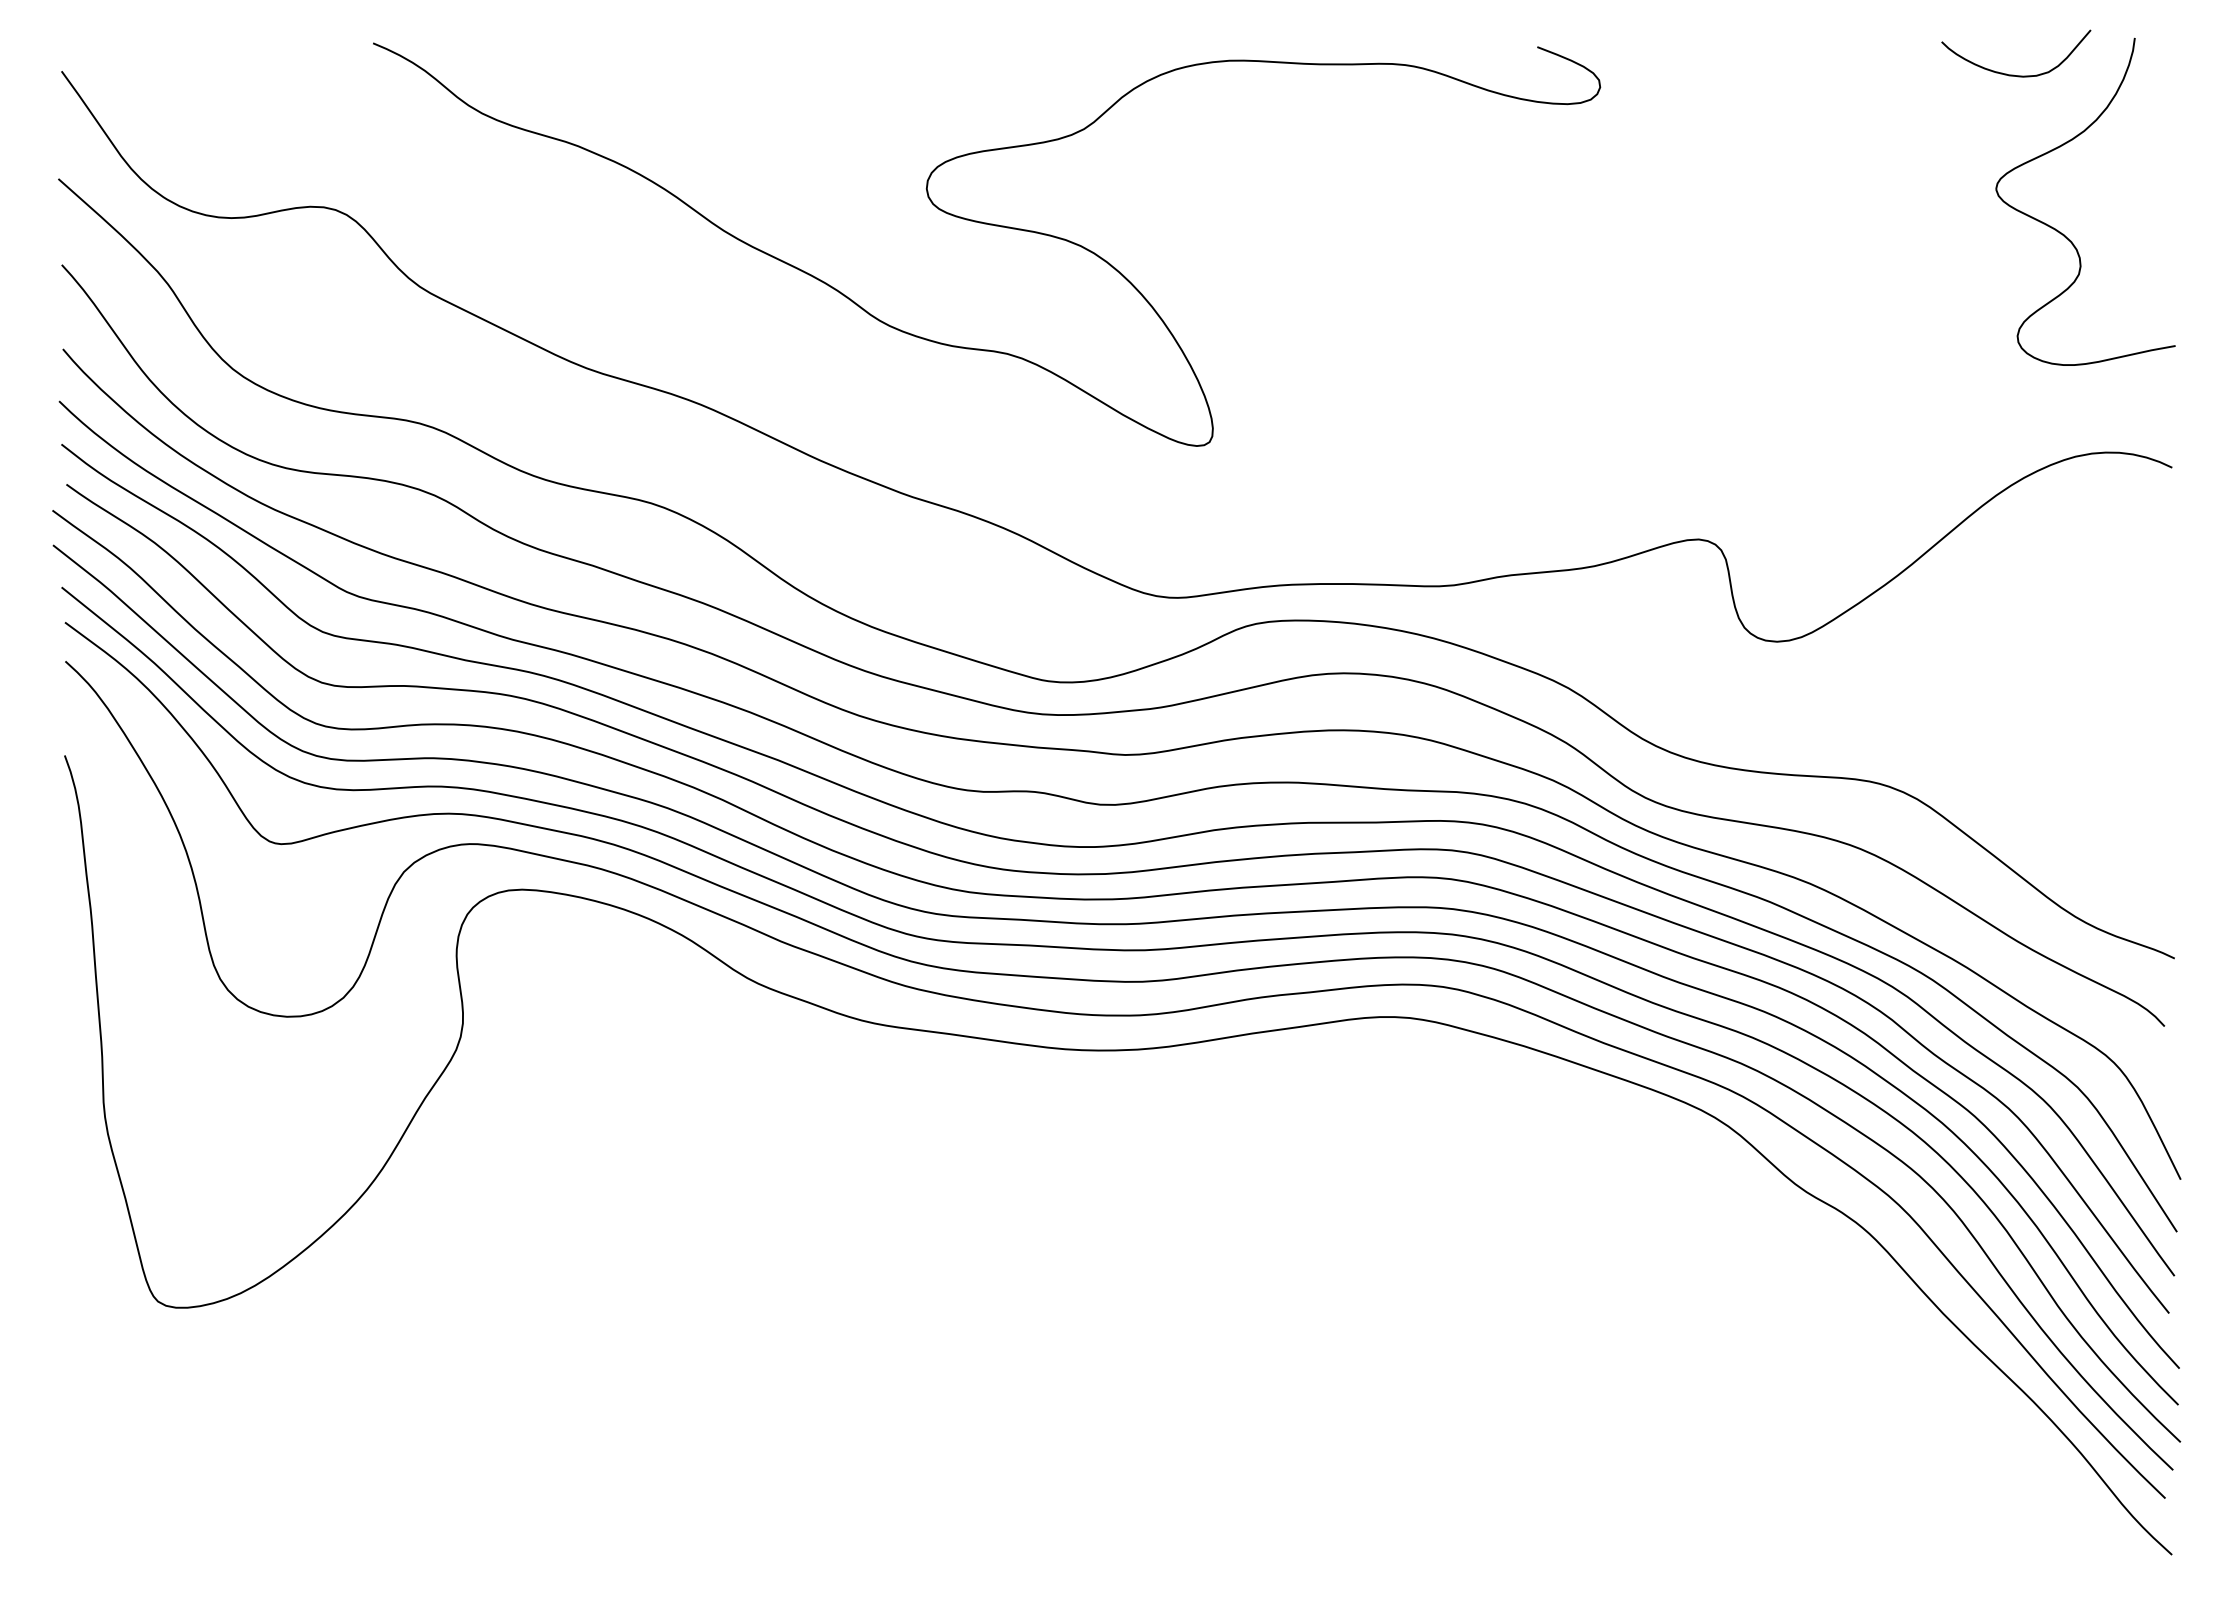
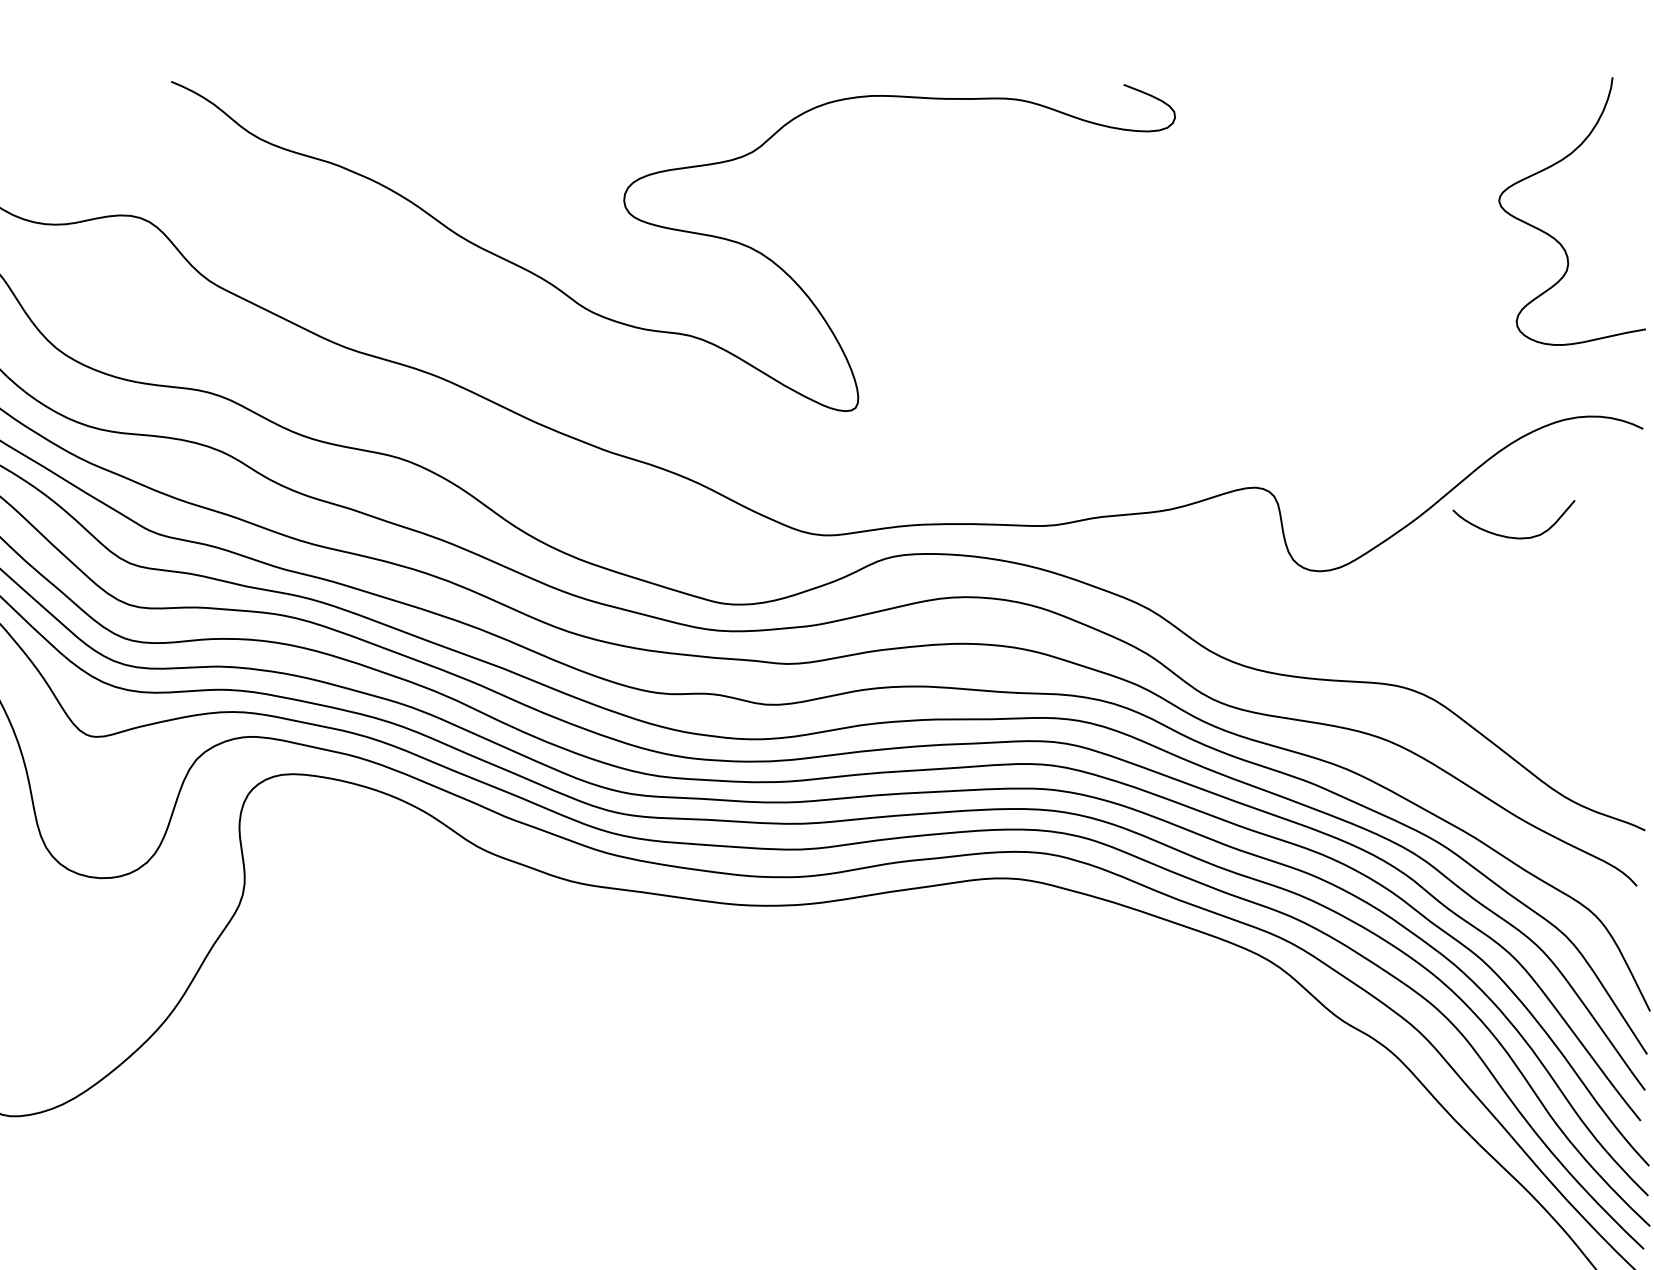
curve: (2013, 74) -> (1511, 536), moved

